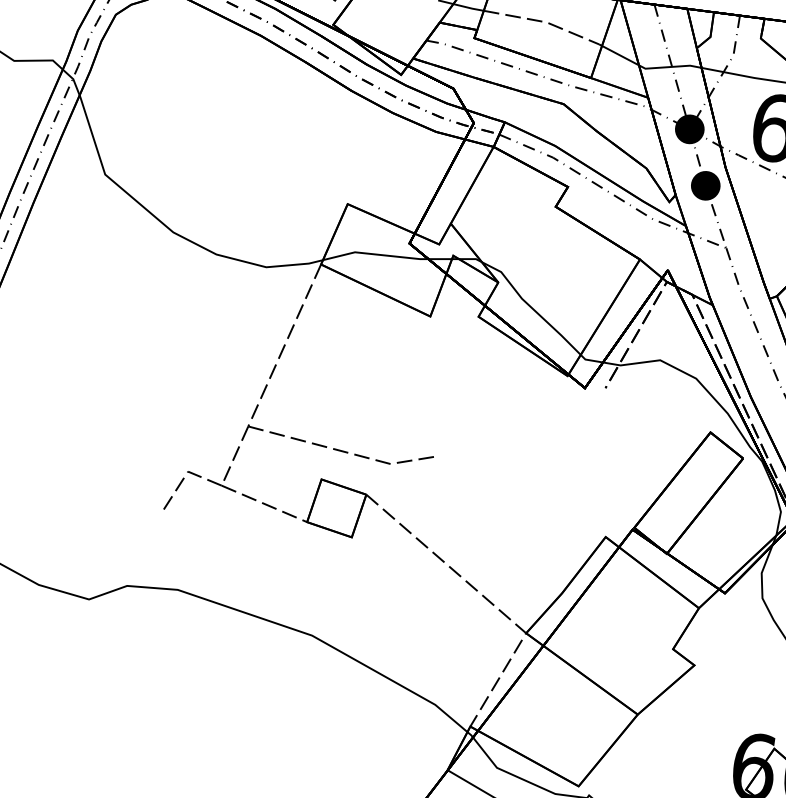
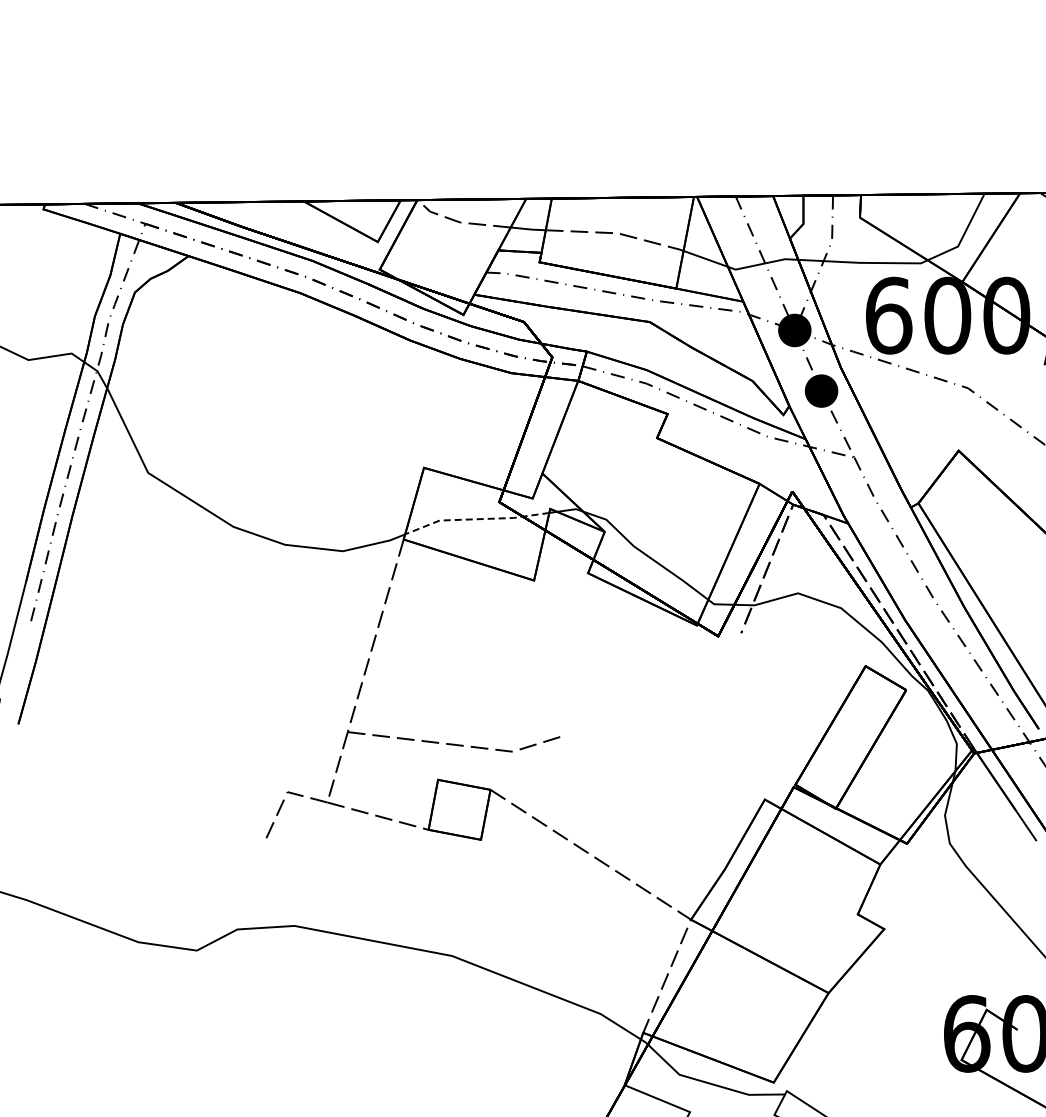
line: (386, 255) -> (475, 519), solid -> dashed

